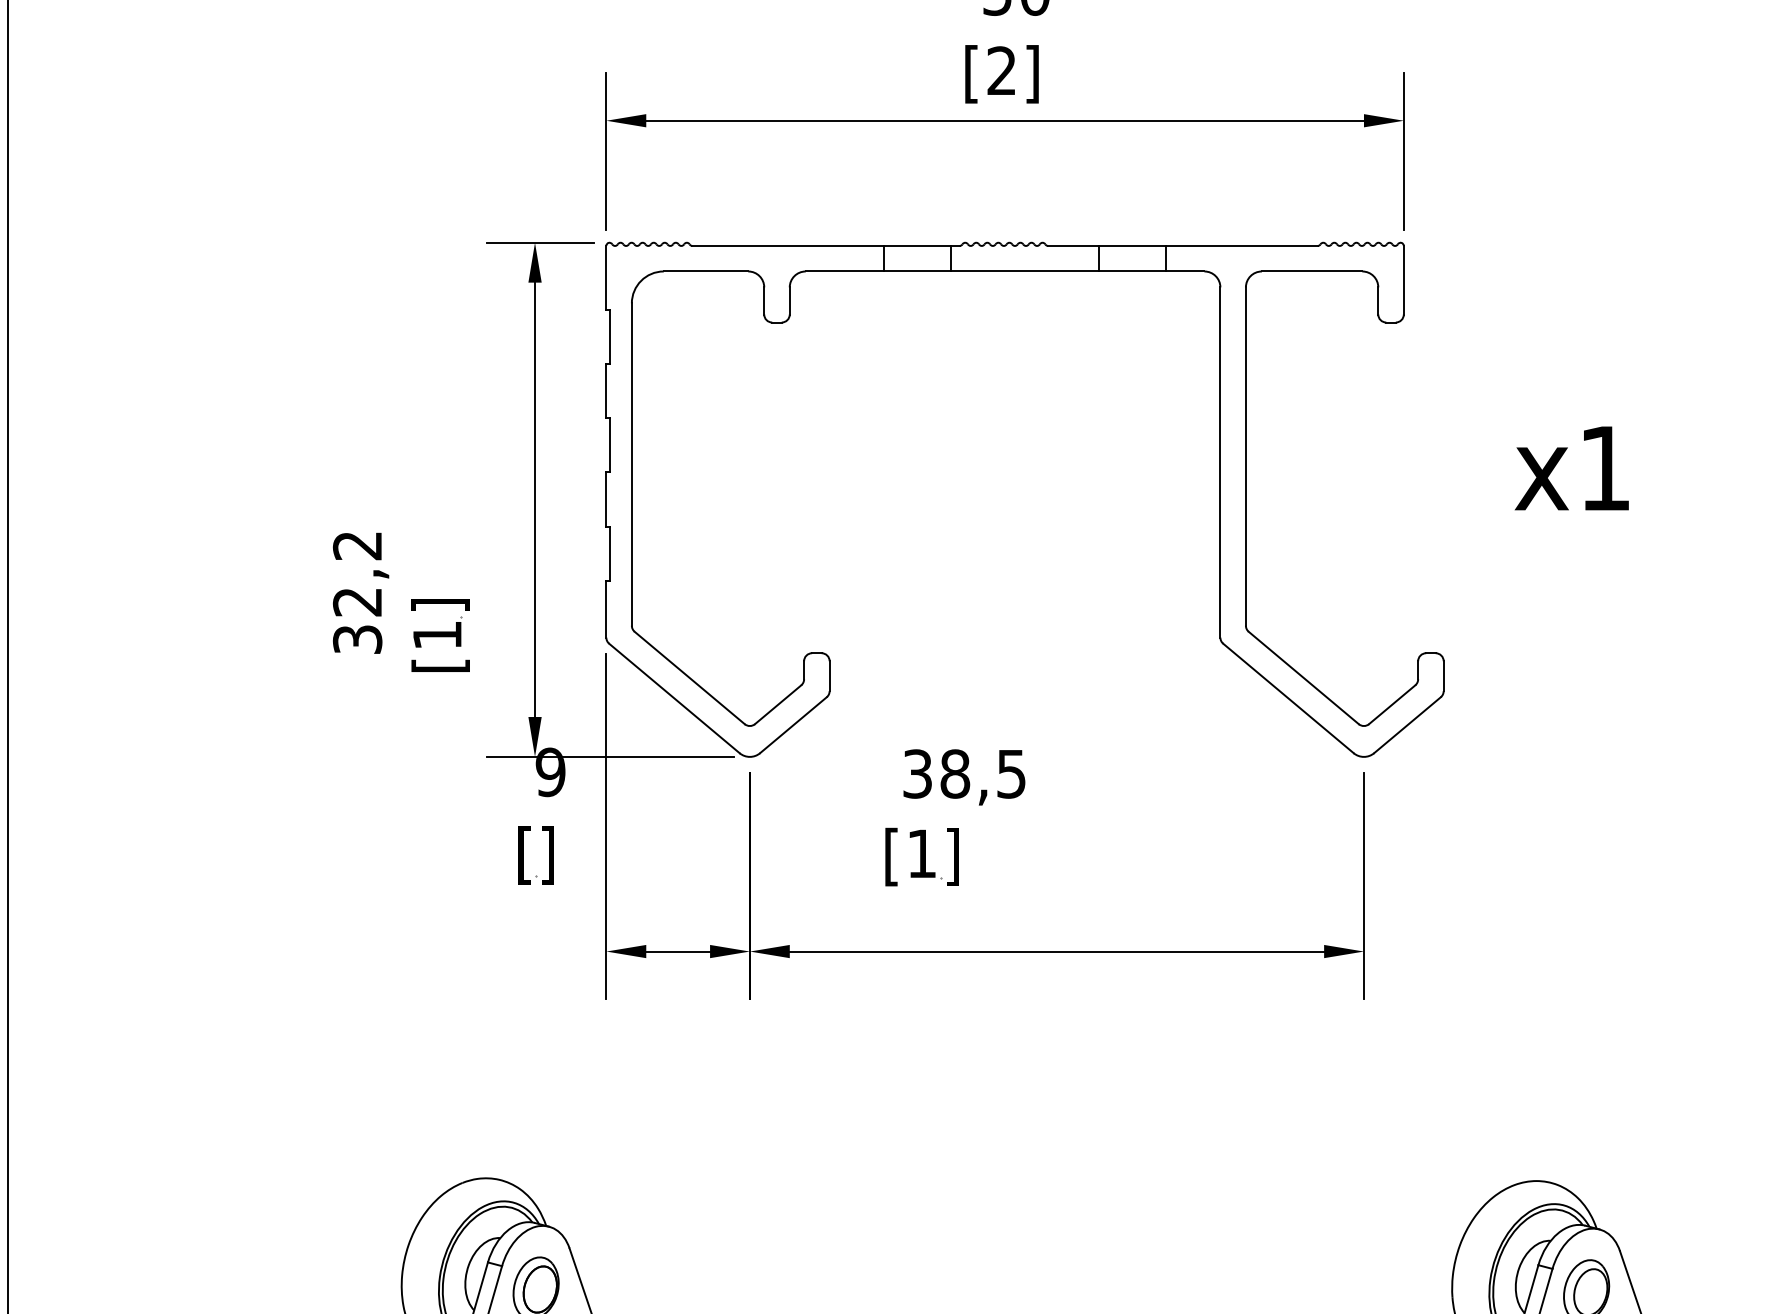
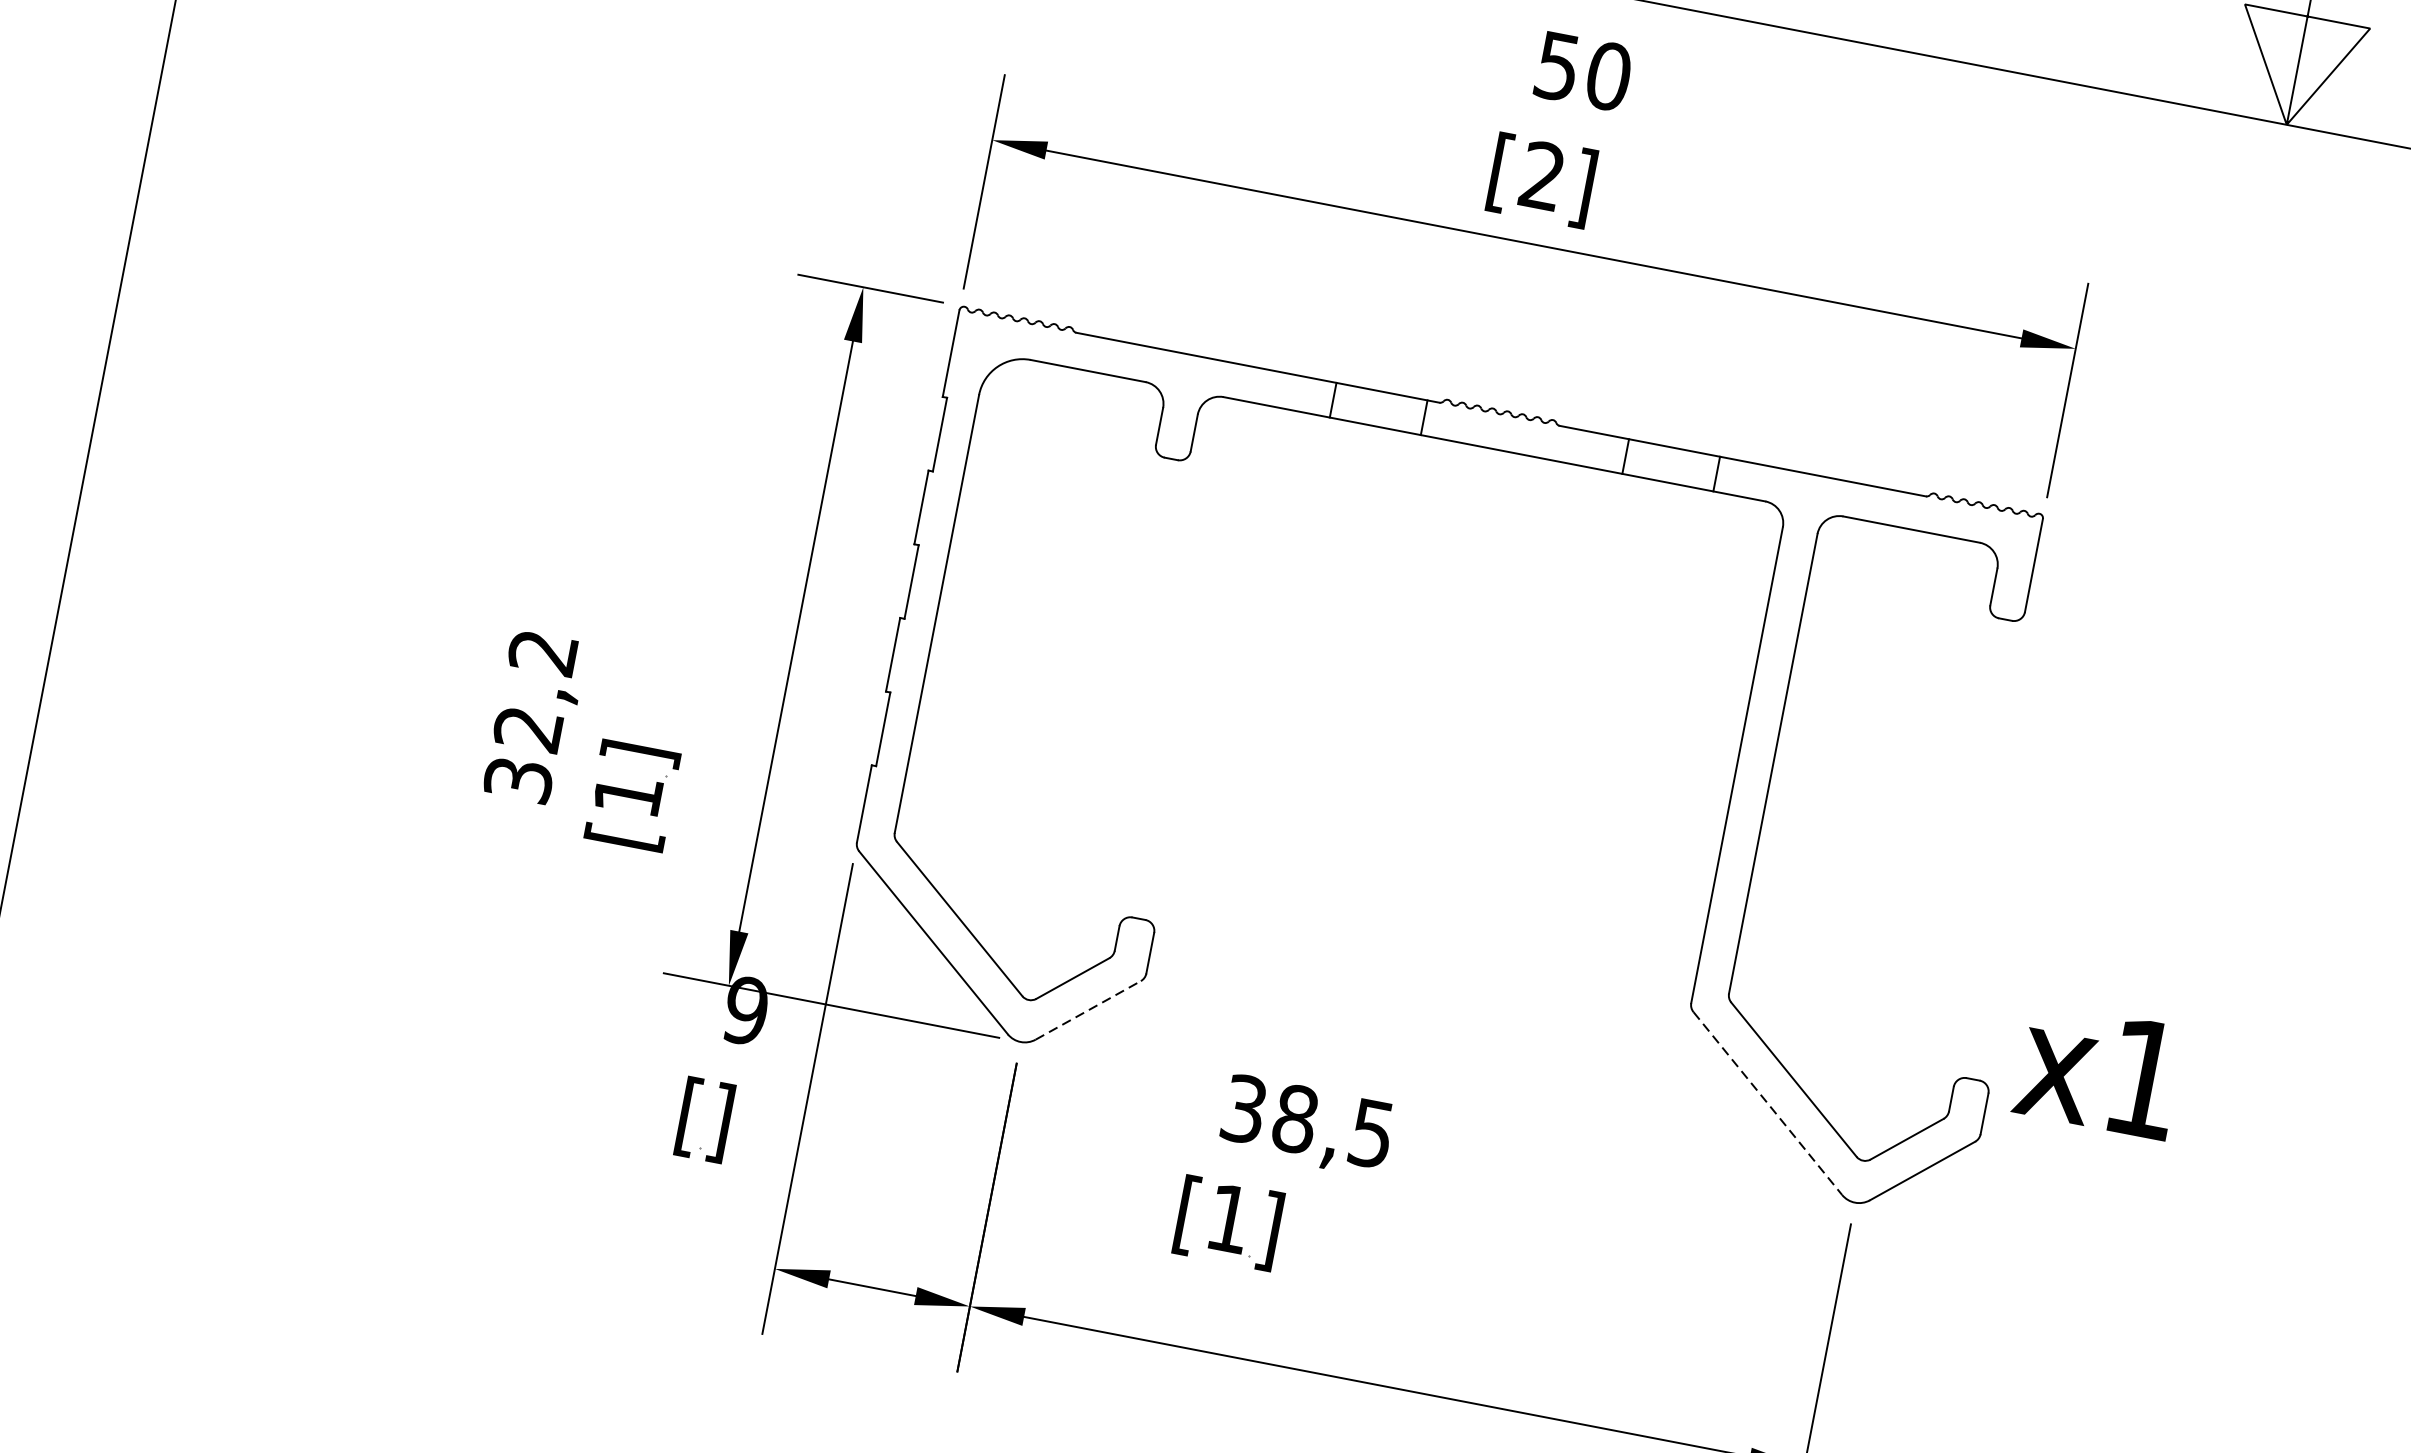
text: (1571, 468) -> (2098, 1070), moved
line: (1288, 698) -> (1767, 1103), solid -> dashed
line: (793, 725) -> (1088, 1010), solid -> dashed

